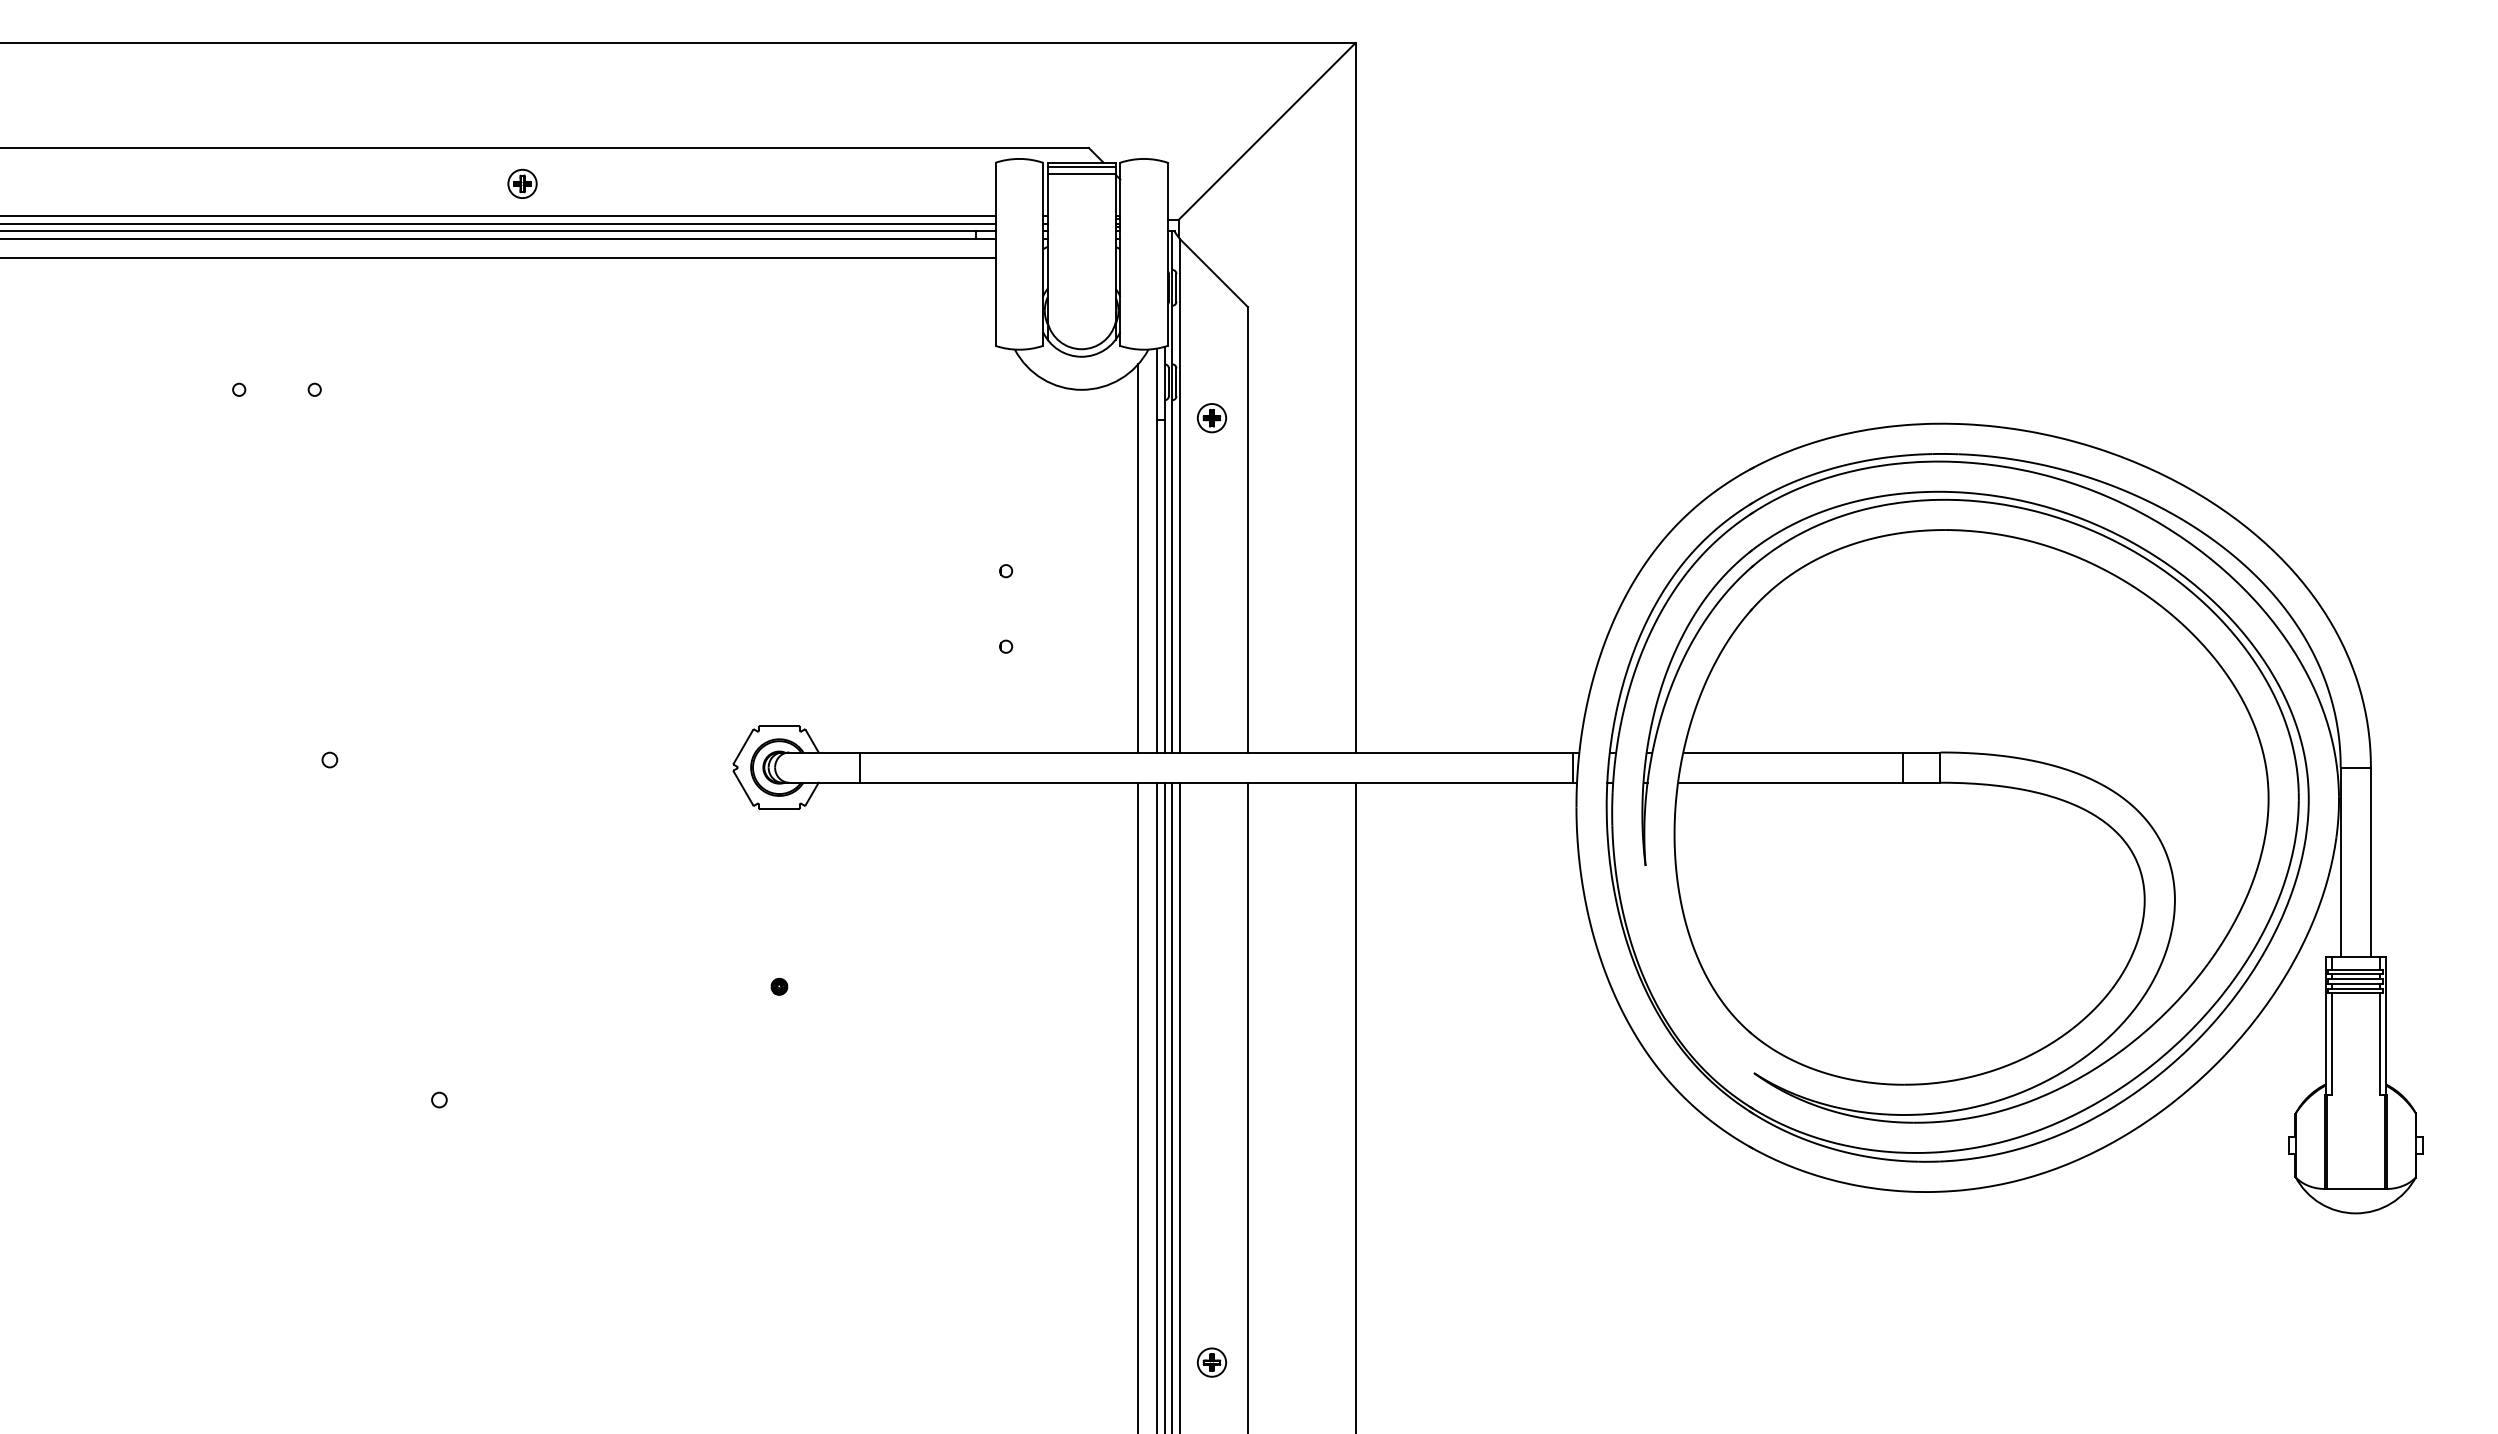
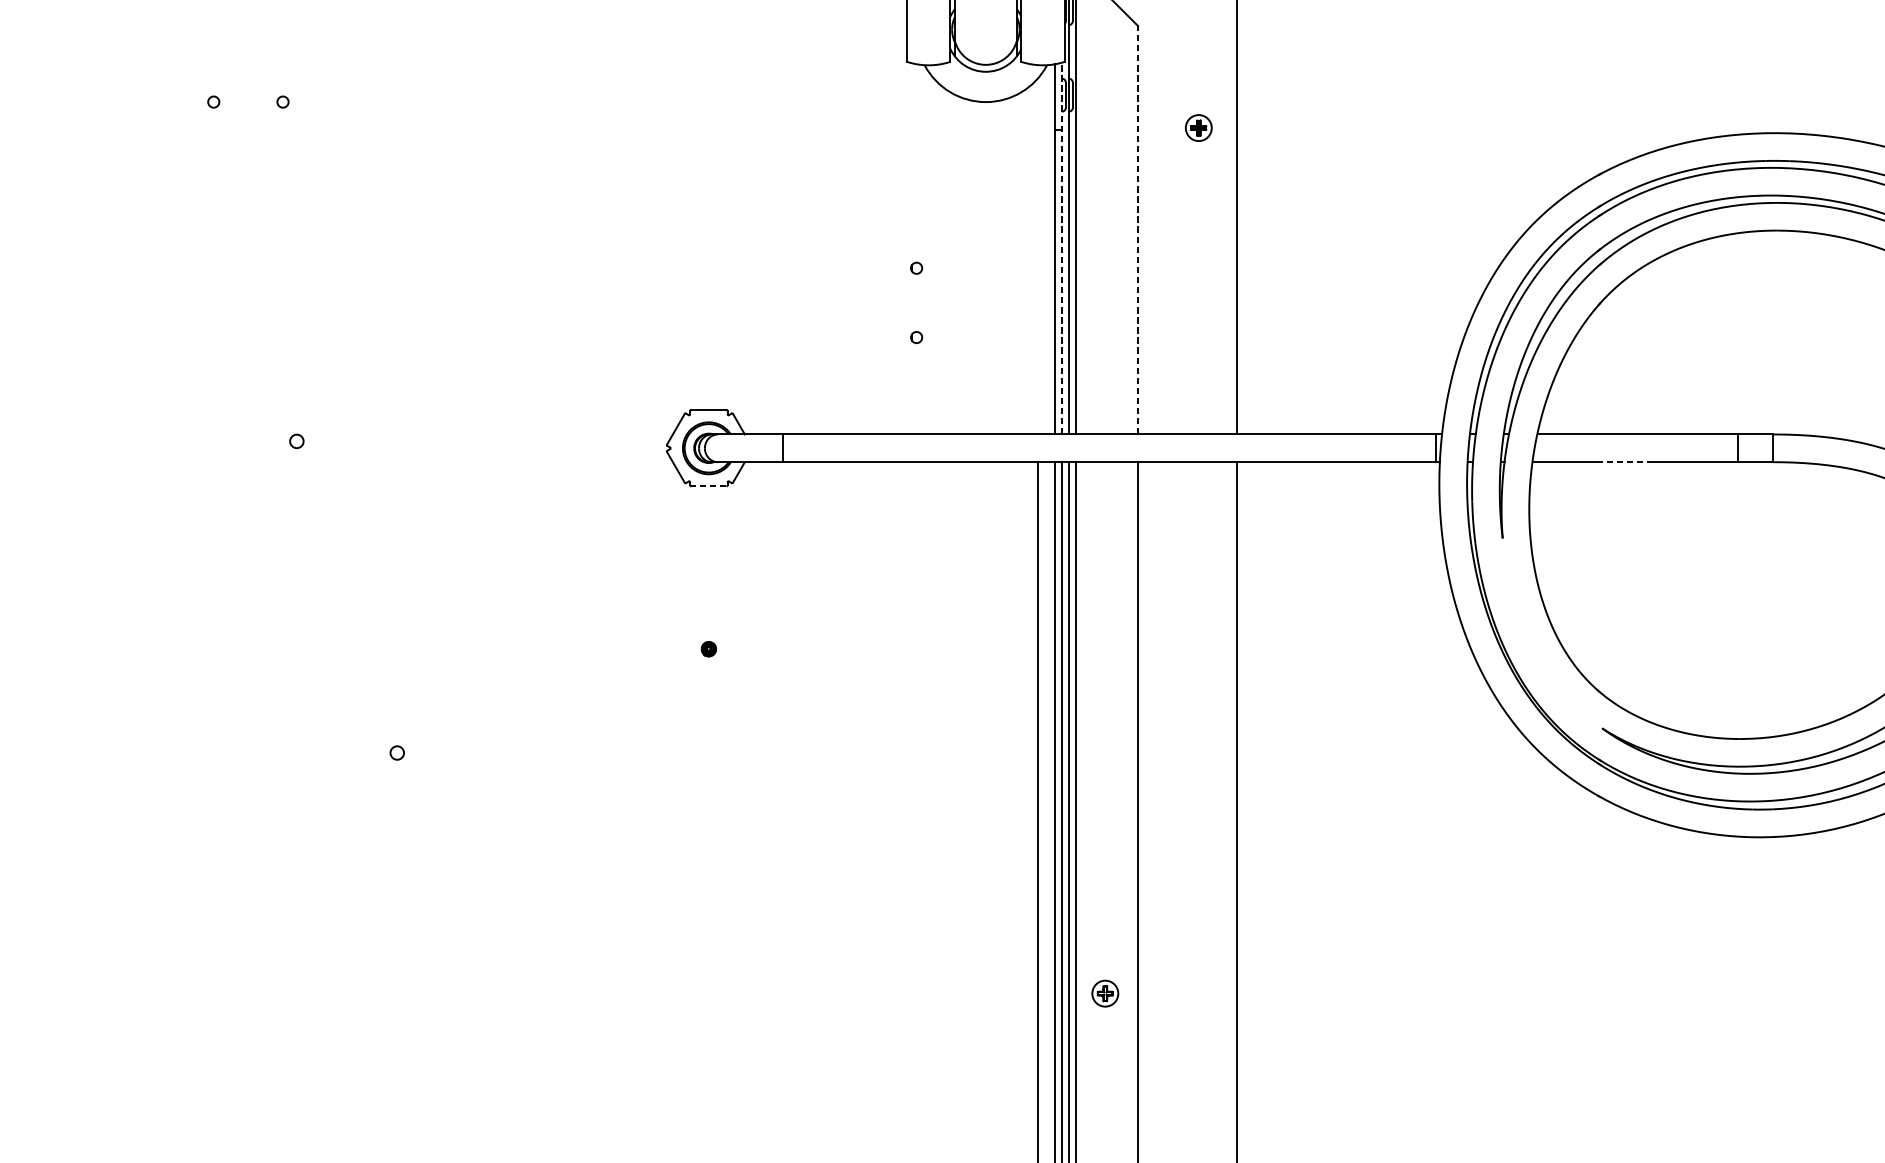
part: (1211, 418) -> (1198, 128), moved
line: (1247, 529) -> (1137, 230), solid -> dashed
line: (1164, 549) -> (1061, 248), solid -> dashed
line: (1138, 558) -> (1037, 256), removed
line: (1777, 782) -> (1623, 461), solid -> dashed
line: (778, 809) -> (708, 486), solid -> dashed

